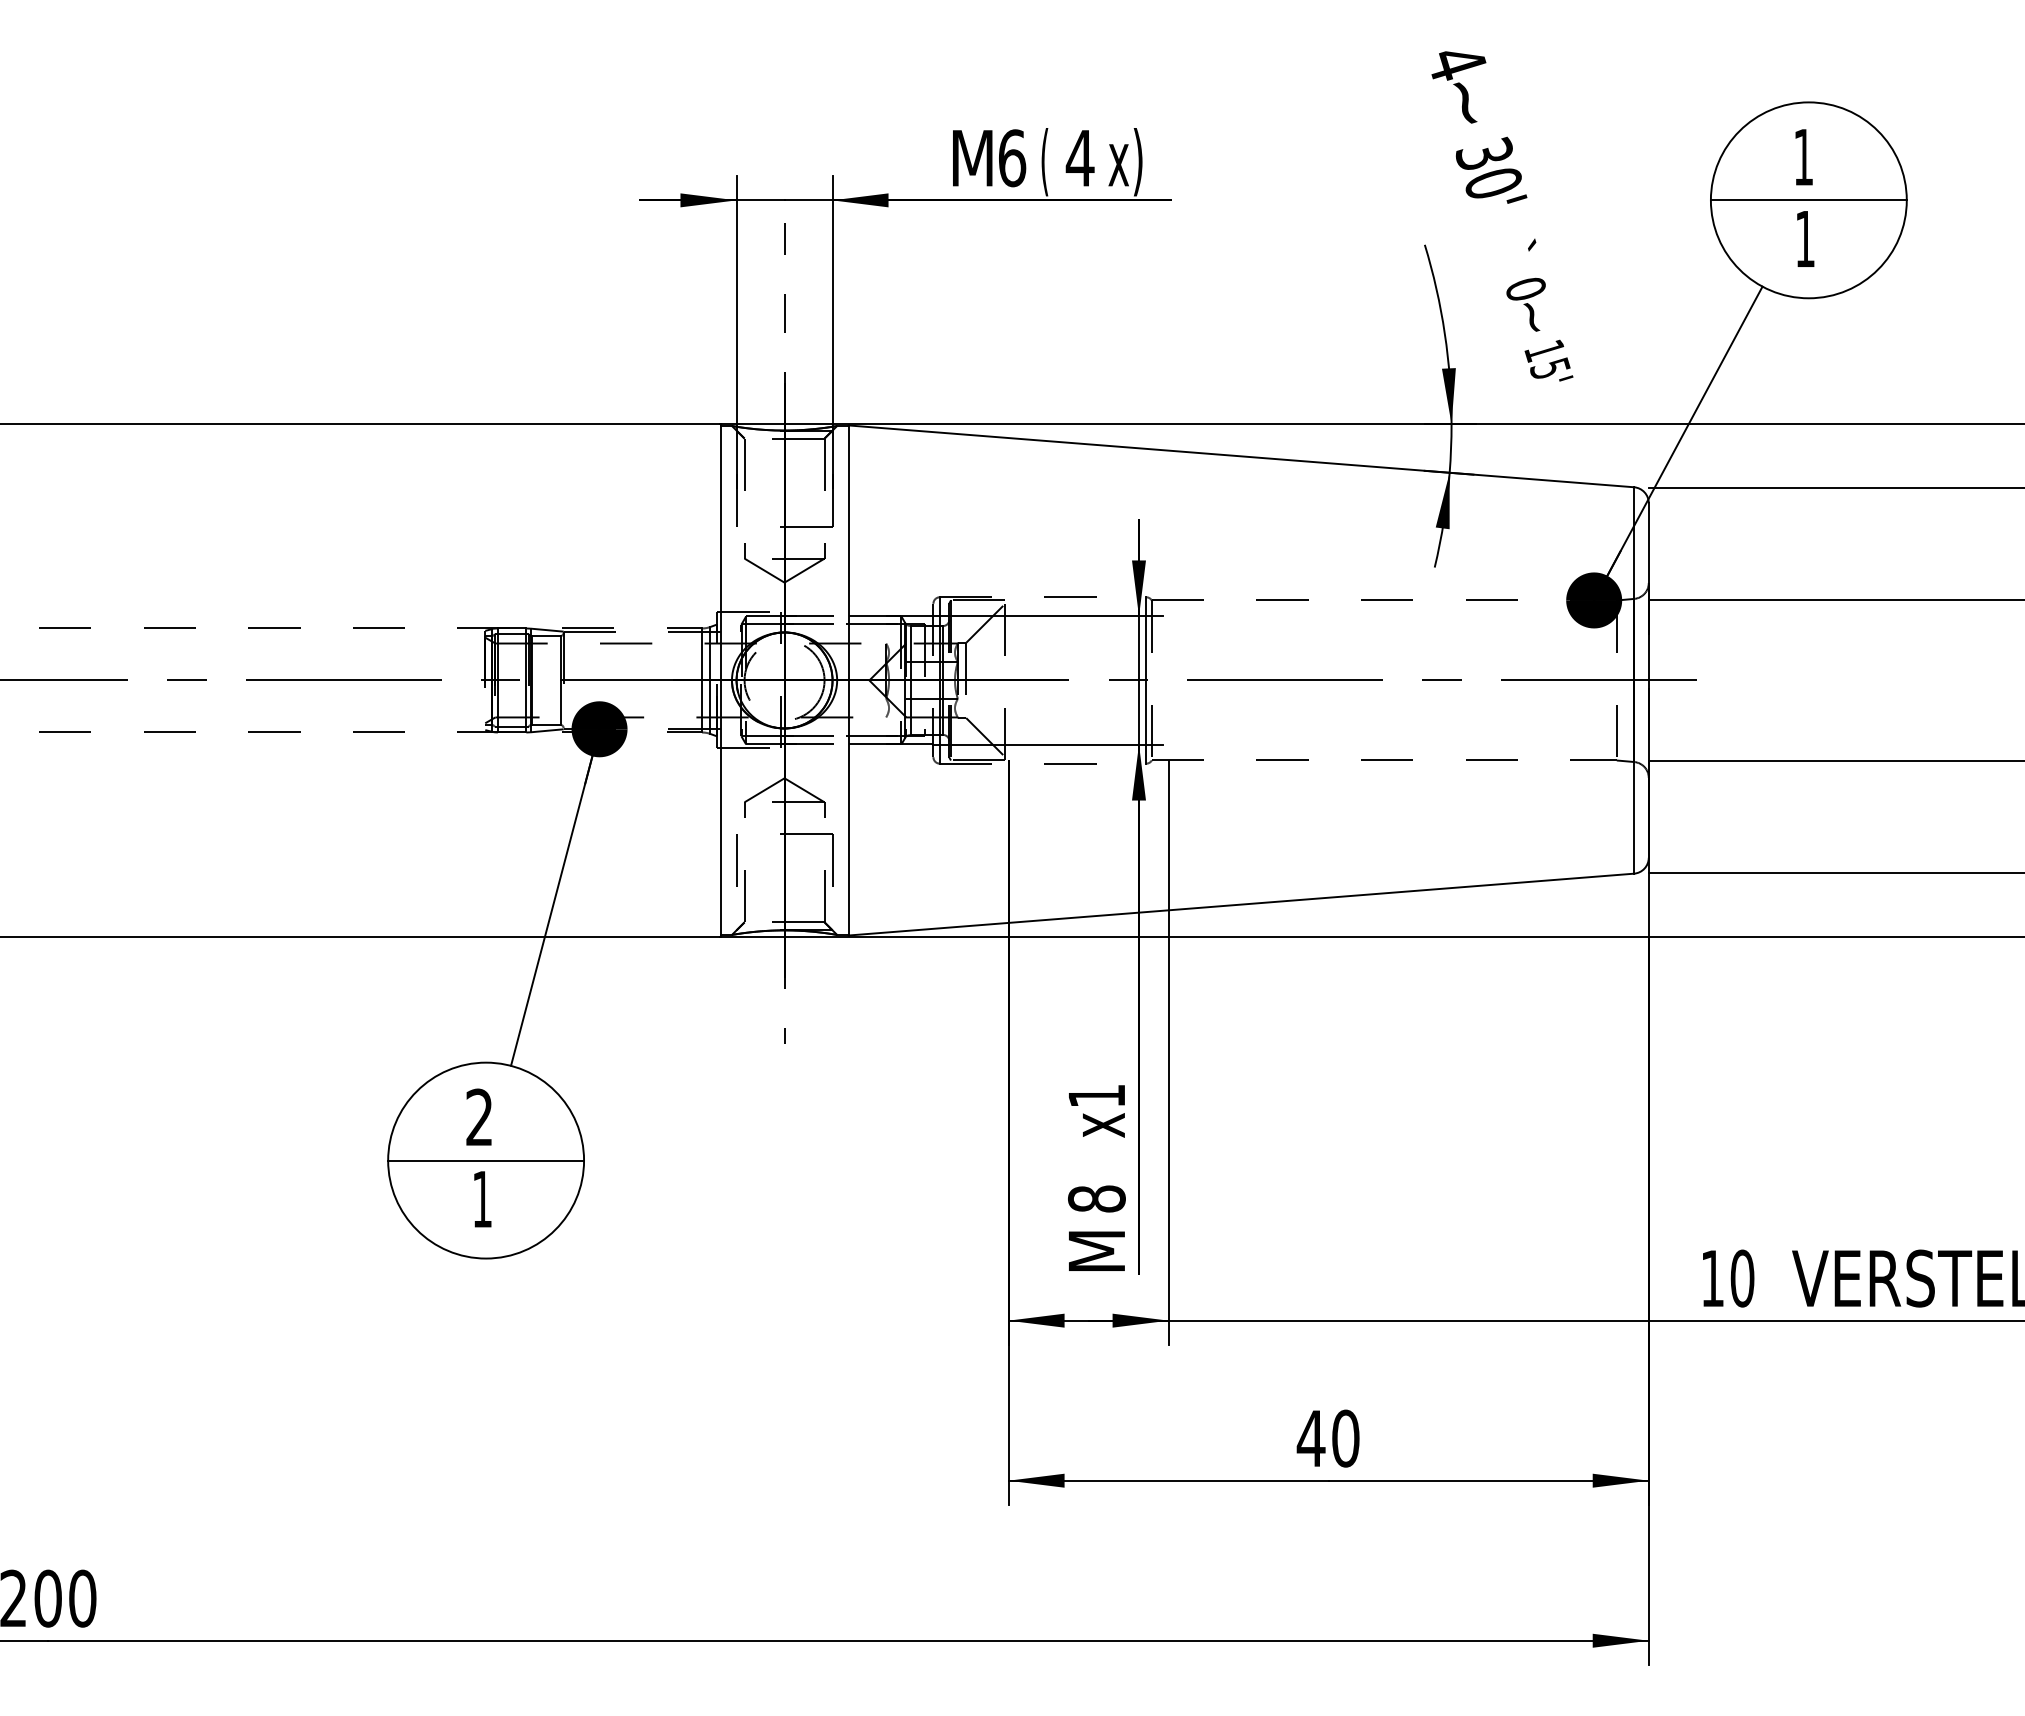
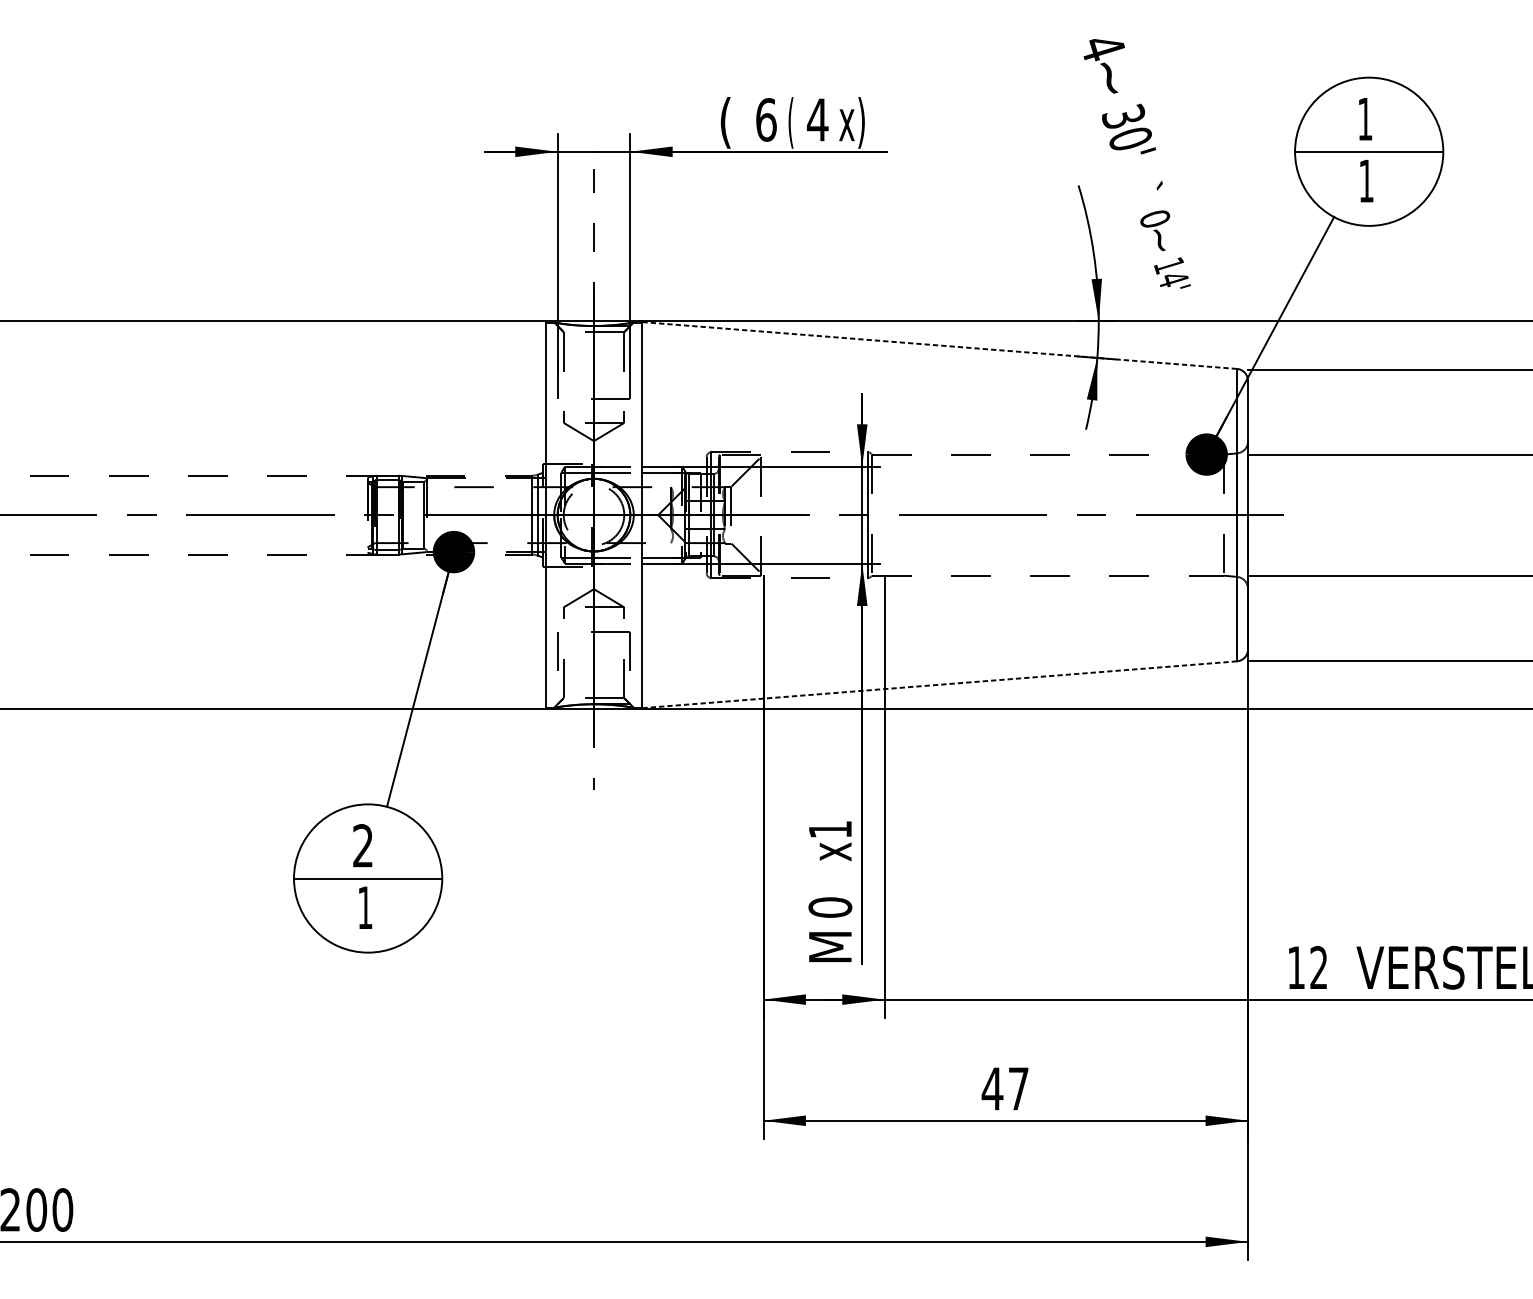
text: (972, 162) -> (736, 123), M -> (
text: (1550, 368) -> (1173, 279), 15' -> 14'
line: (1241, 456) -> (939, 345), solid -> dashed
line: (1241, 904) -> (939, 684), solid -> dashed
text: (1096, 1198) -> (830, 907), 8 -> 0
text: (1742, 1278) -> (1318, 967), 10 -> 12
text: (1345, 1438) -> (1018, 1088), 40 -> 47

